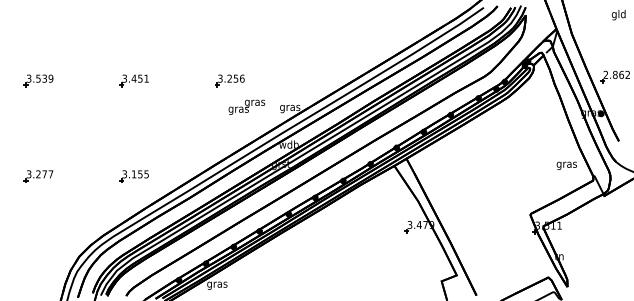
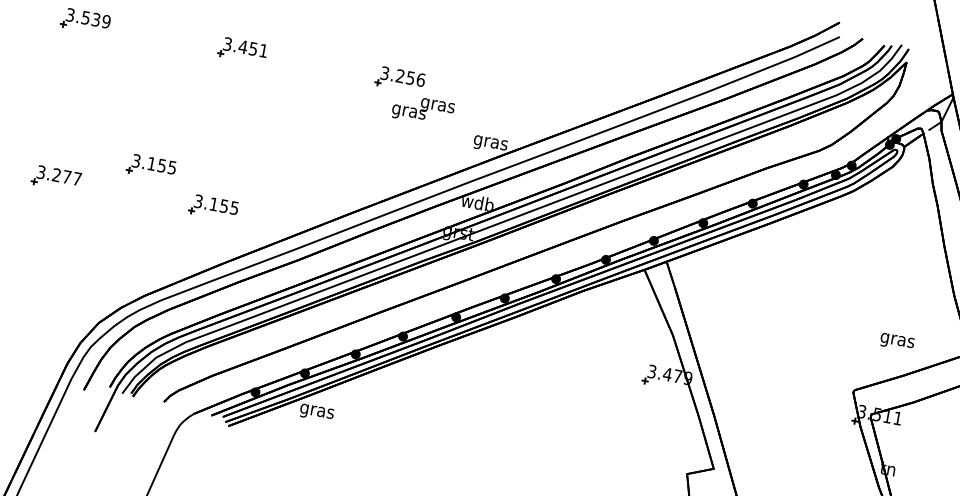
text: (246, 106) -> (422, 108), moved
part: (92, 159) -> (150, 167), added
text: (566, 165) -> (896, 341), moved

